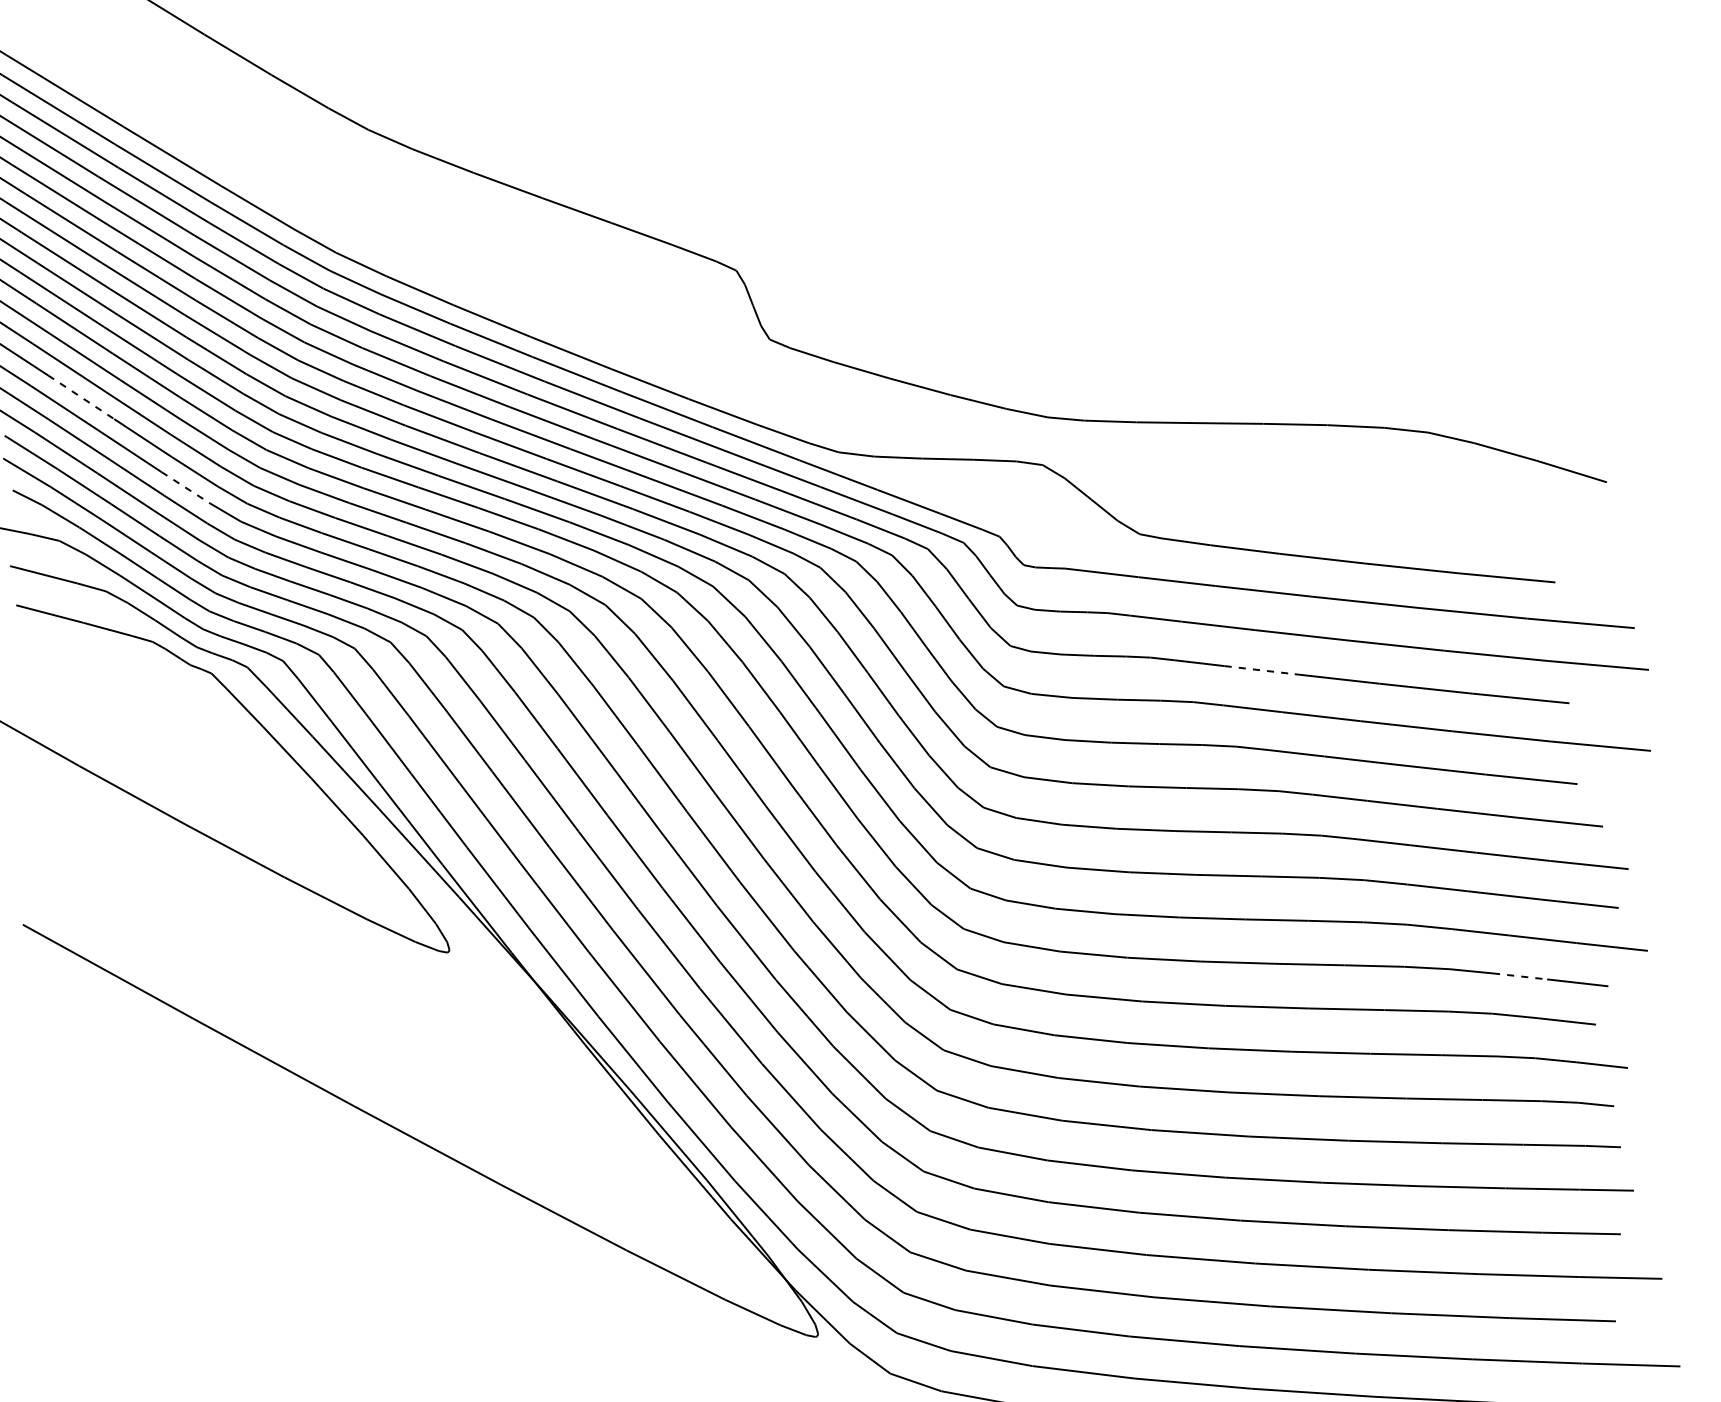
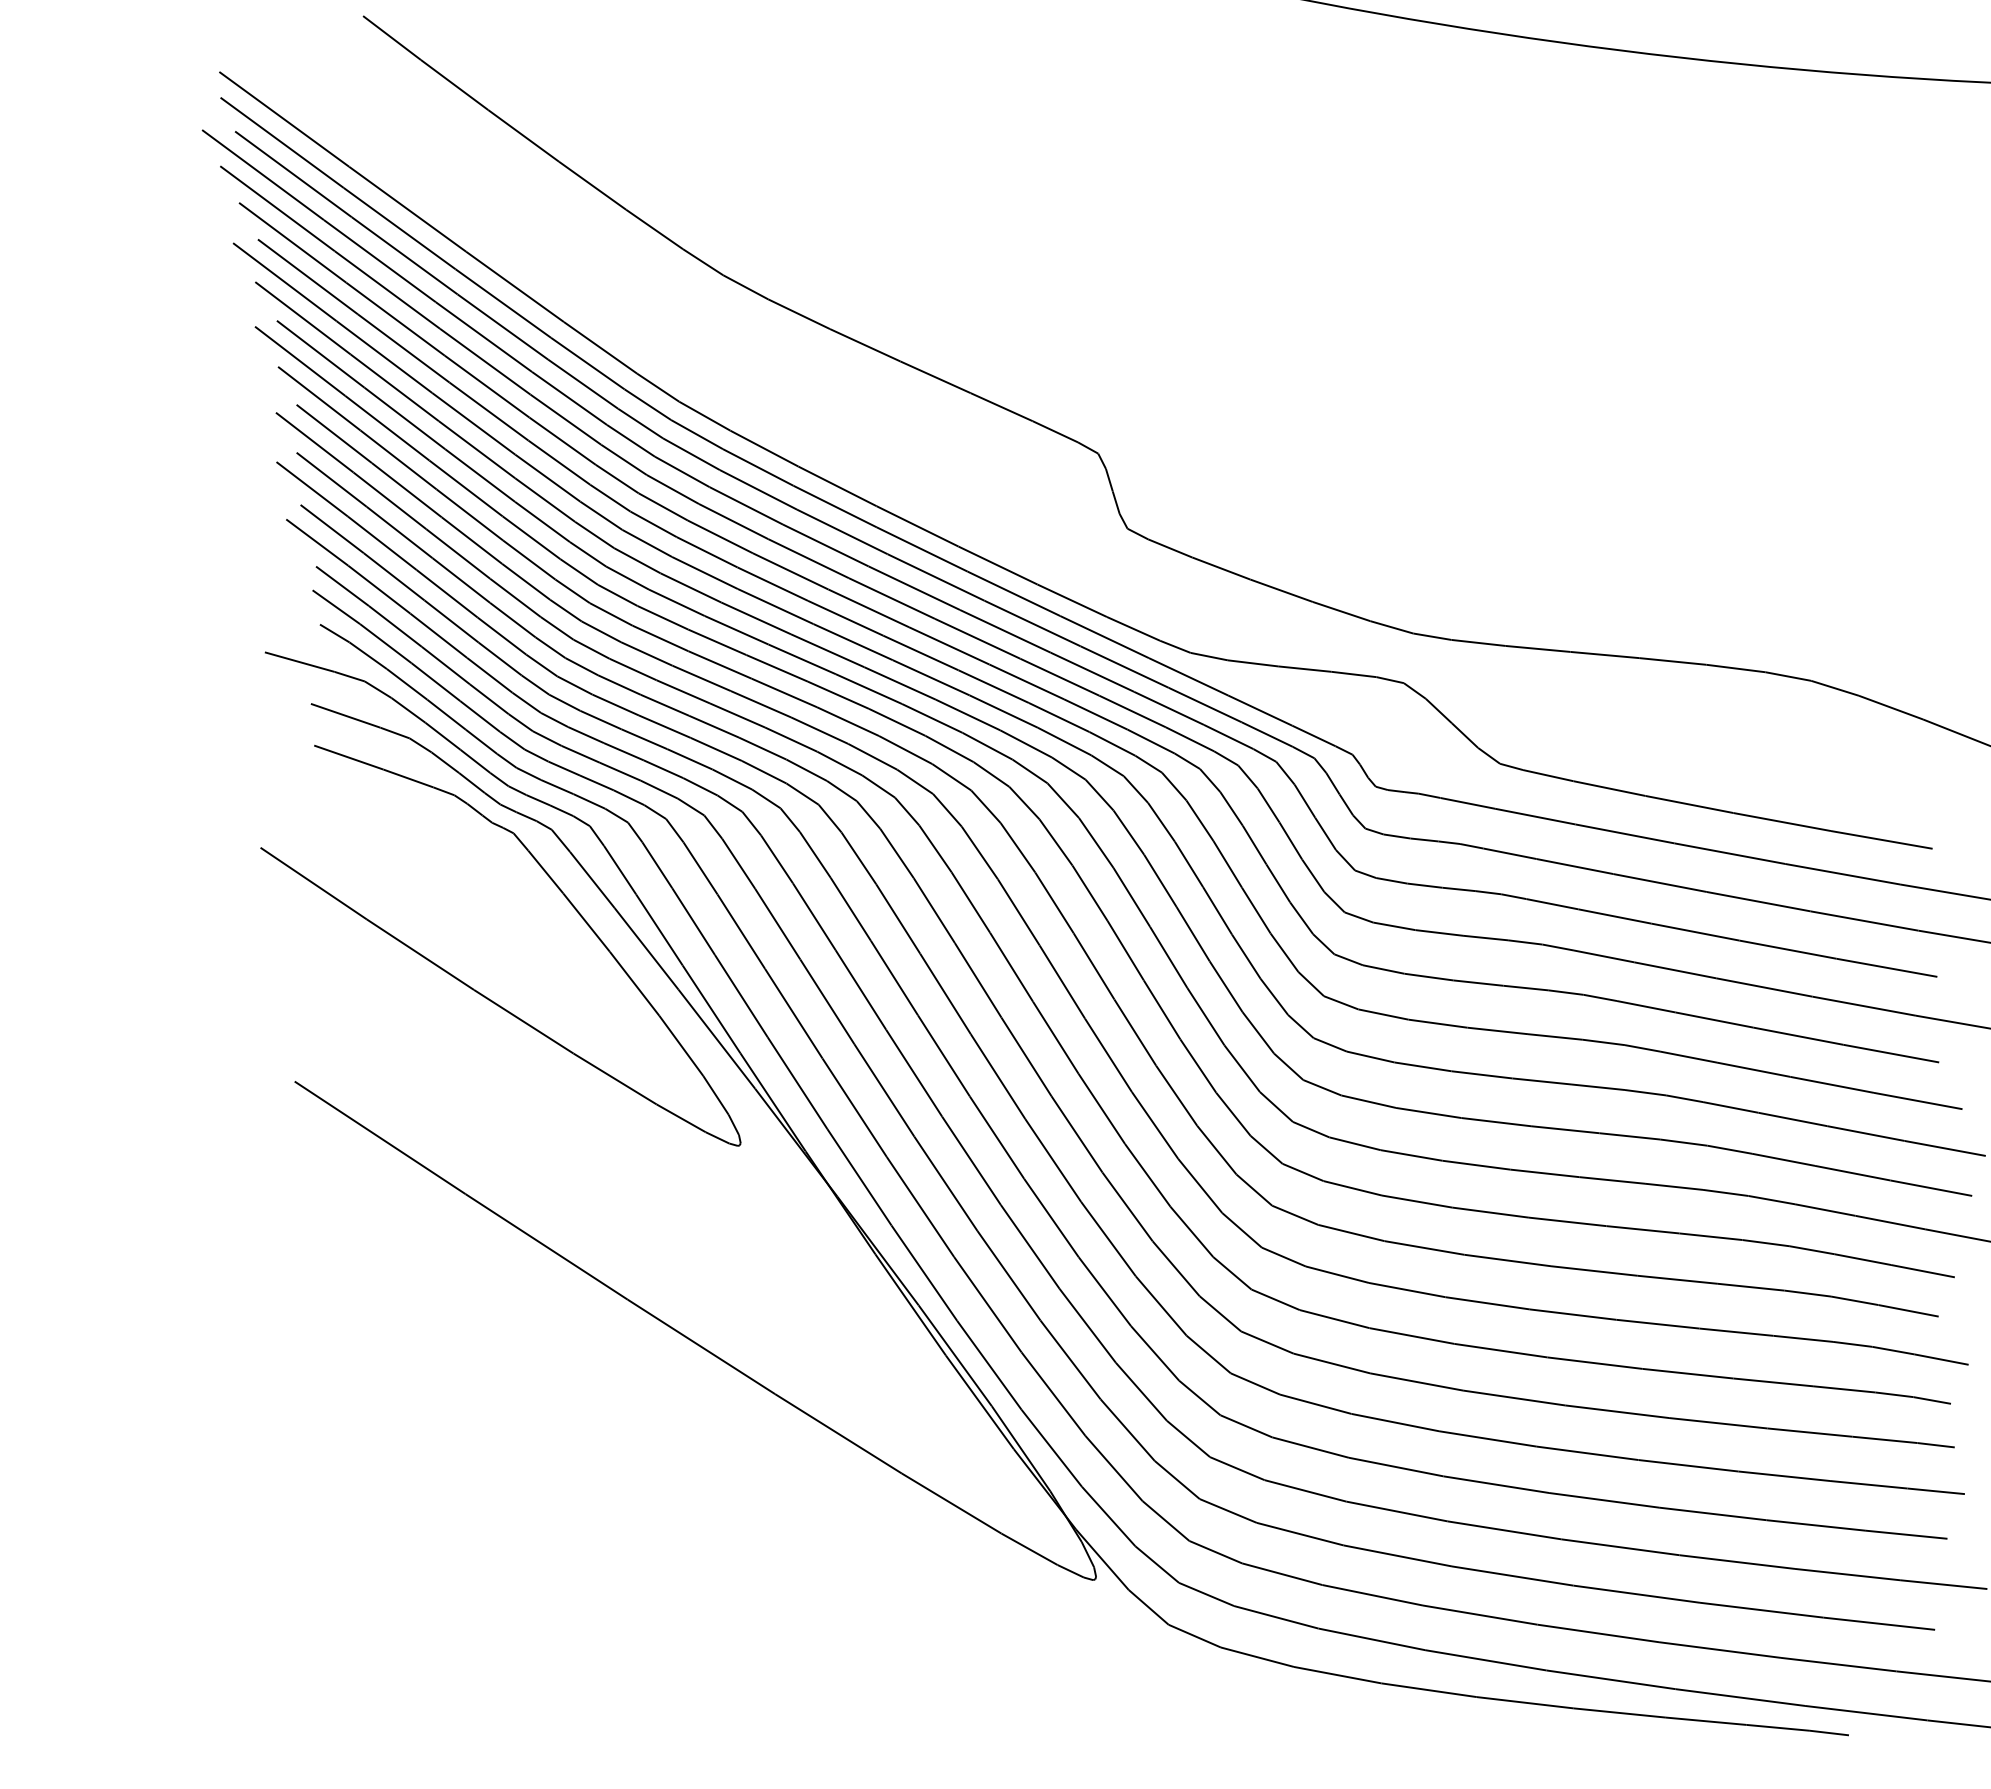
line: (81, 397) -> (399, 532), dashed -> solid
line: (185, 488) -> (501, 636), dashed -> solid
line: (1260, 670) -> (1615, 916), dashed -> solid
line: (1519, 976) -> (1862, 1259), dashed -> solid

